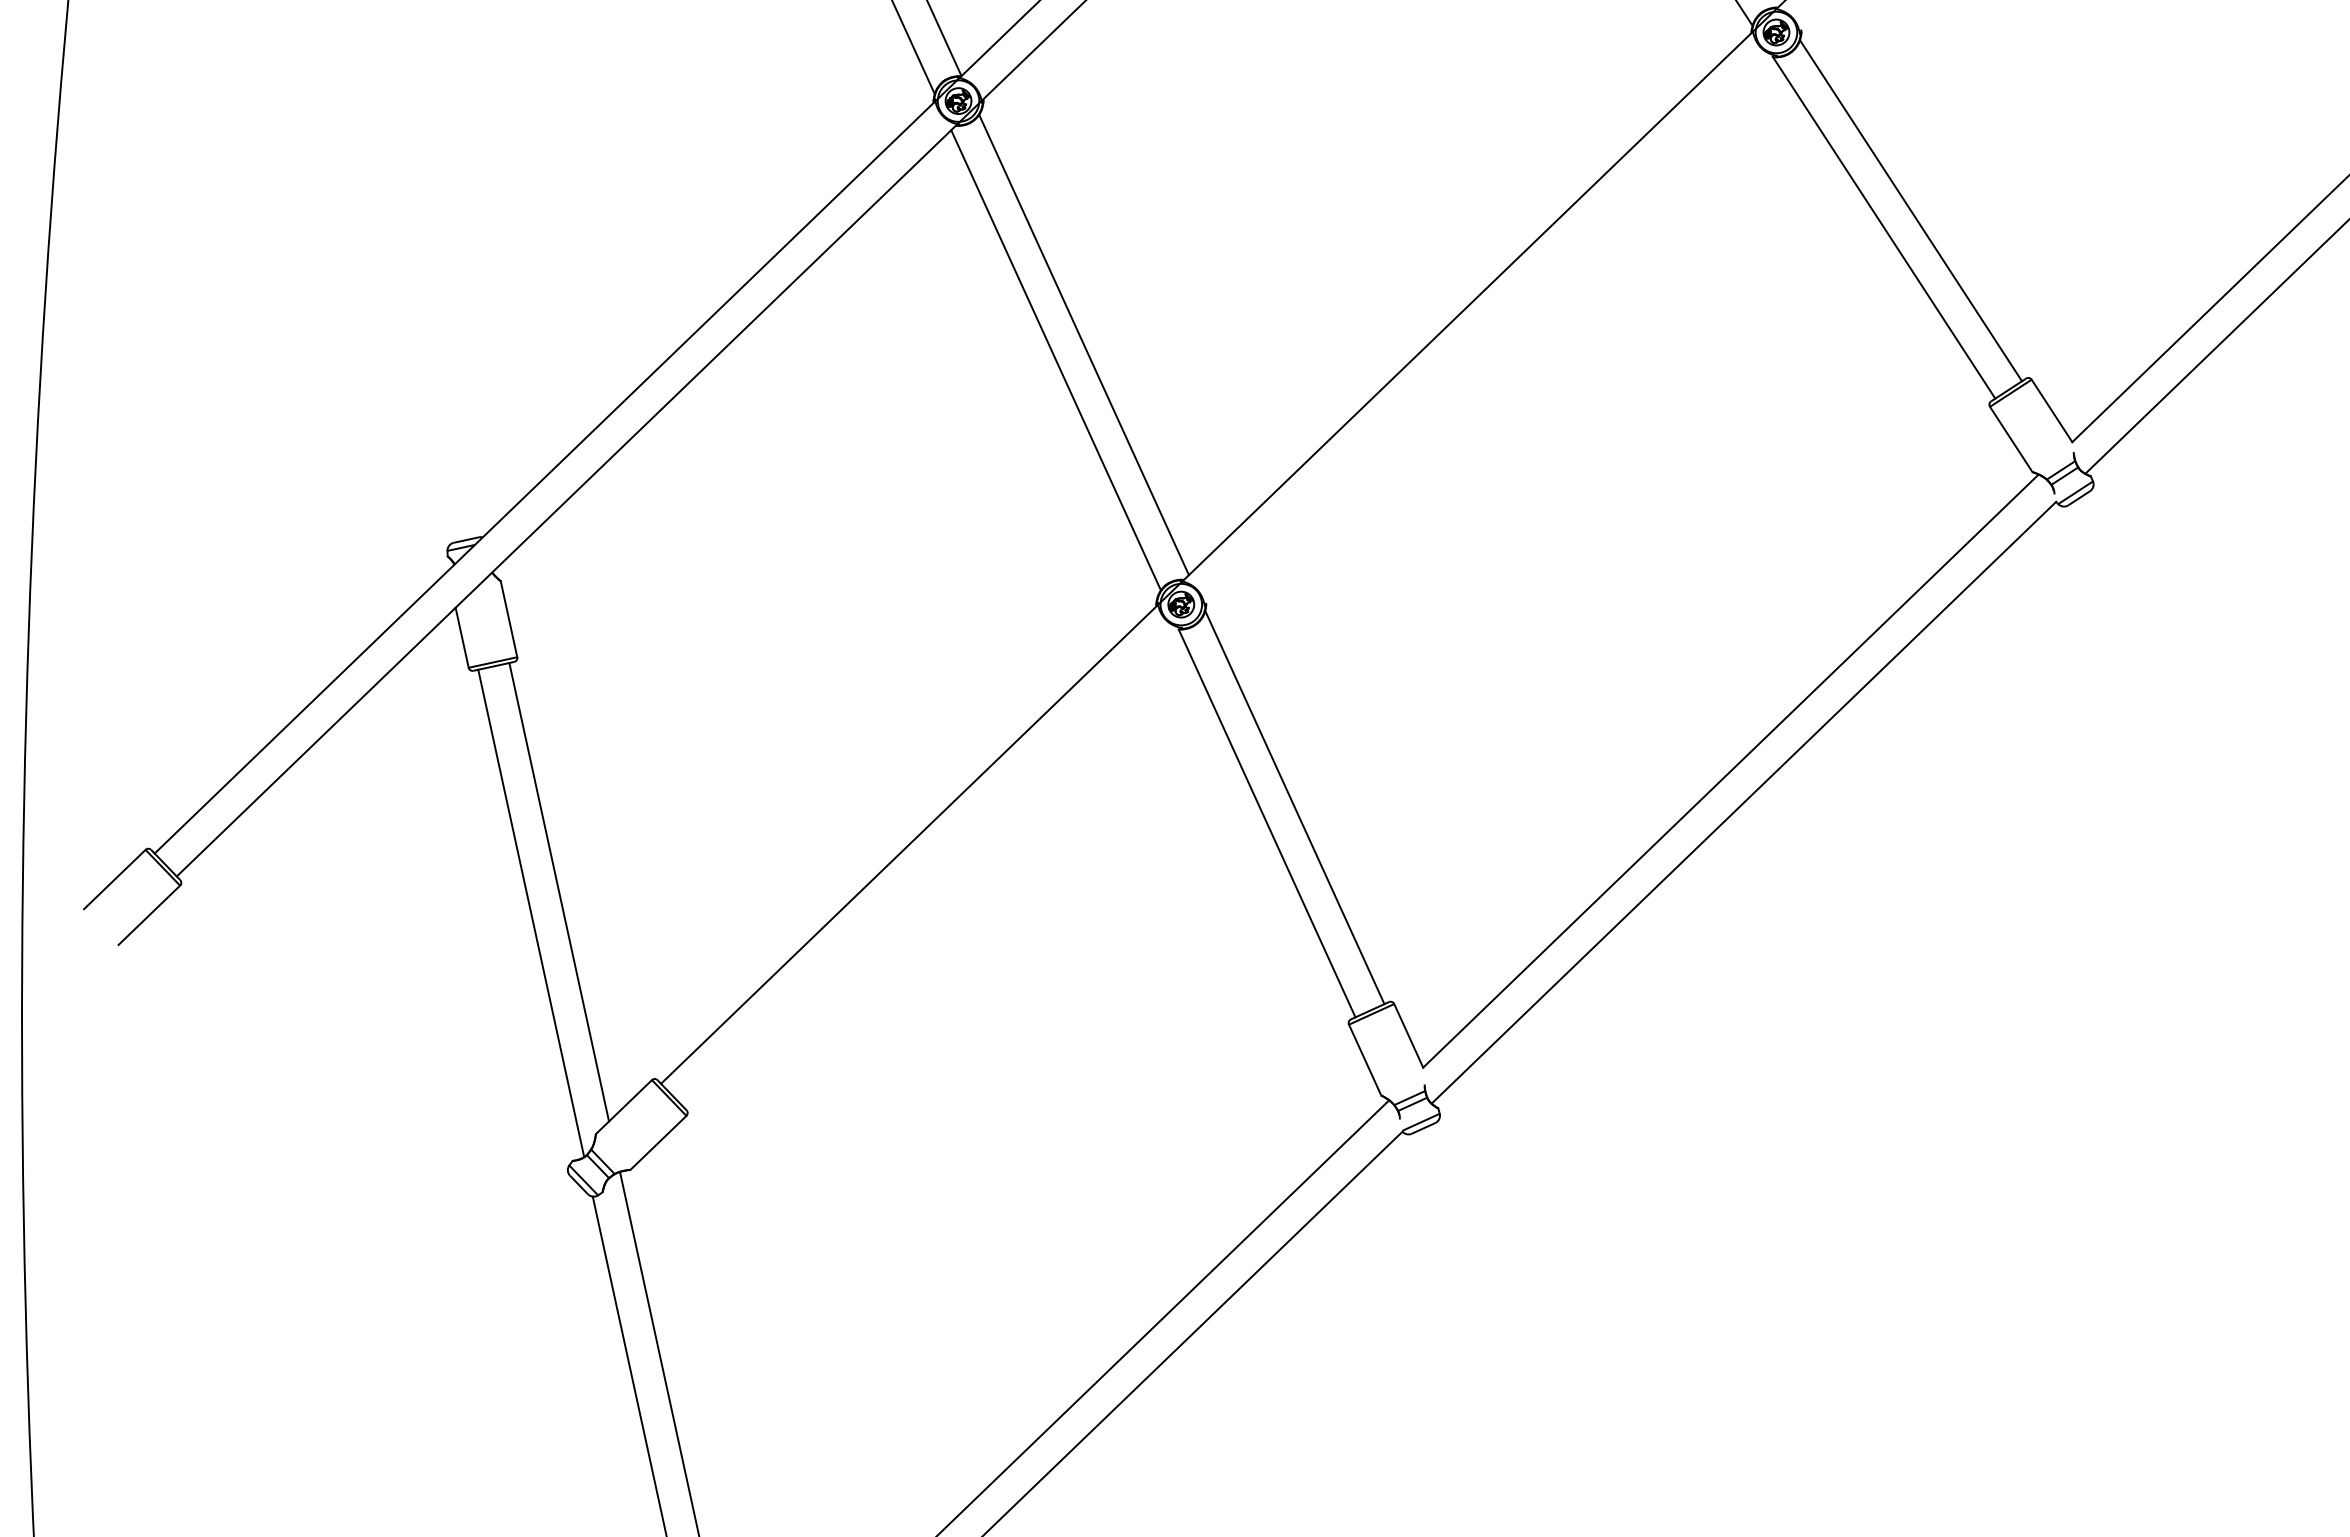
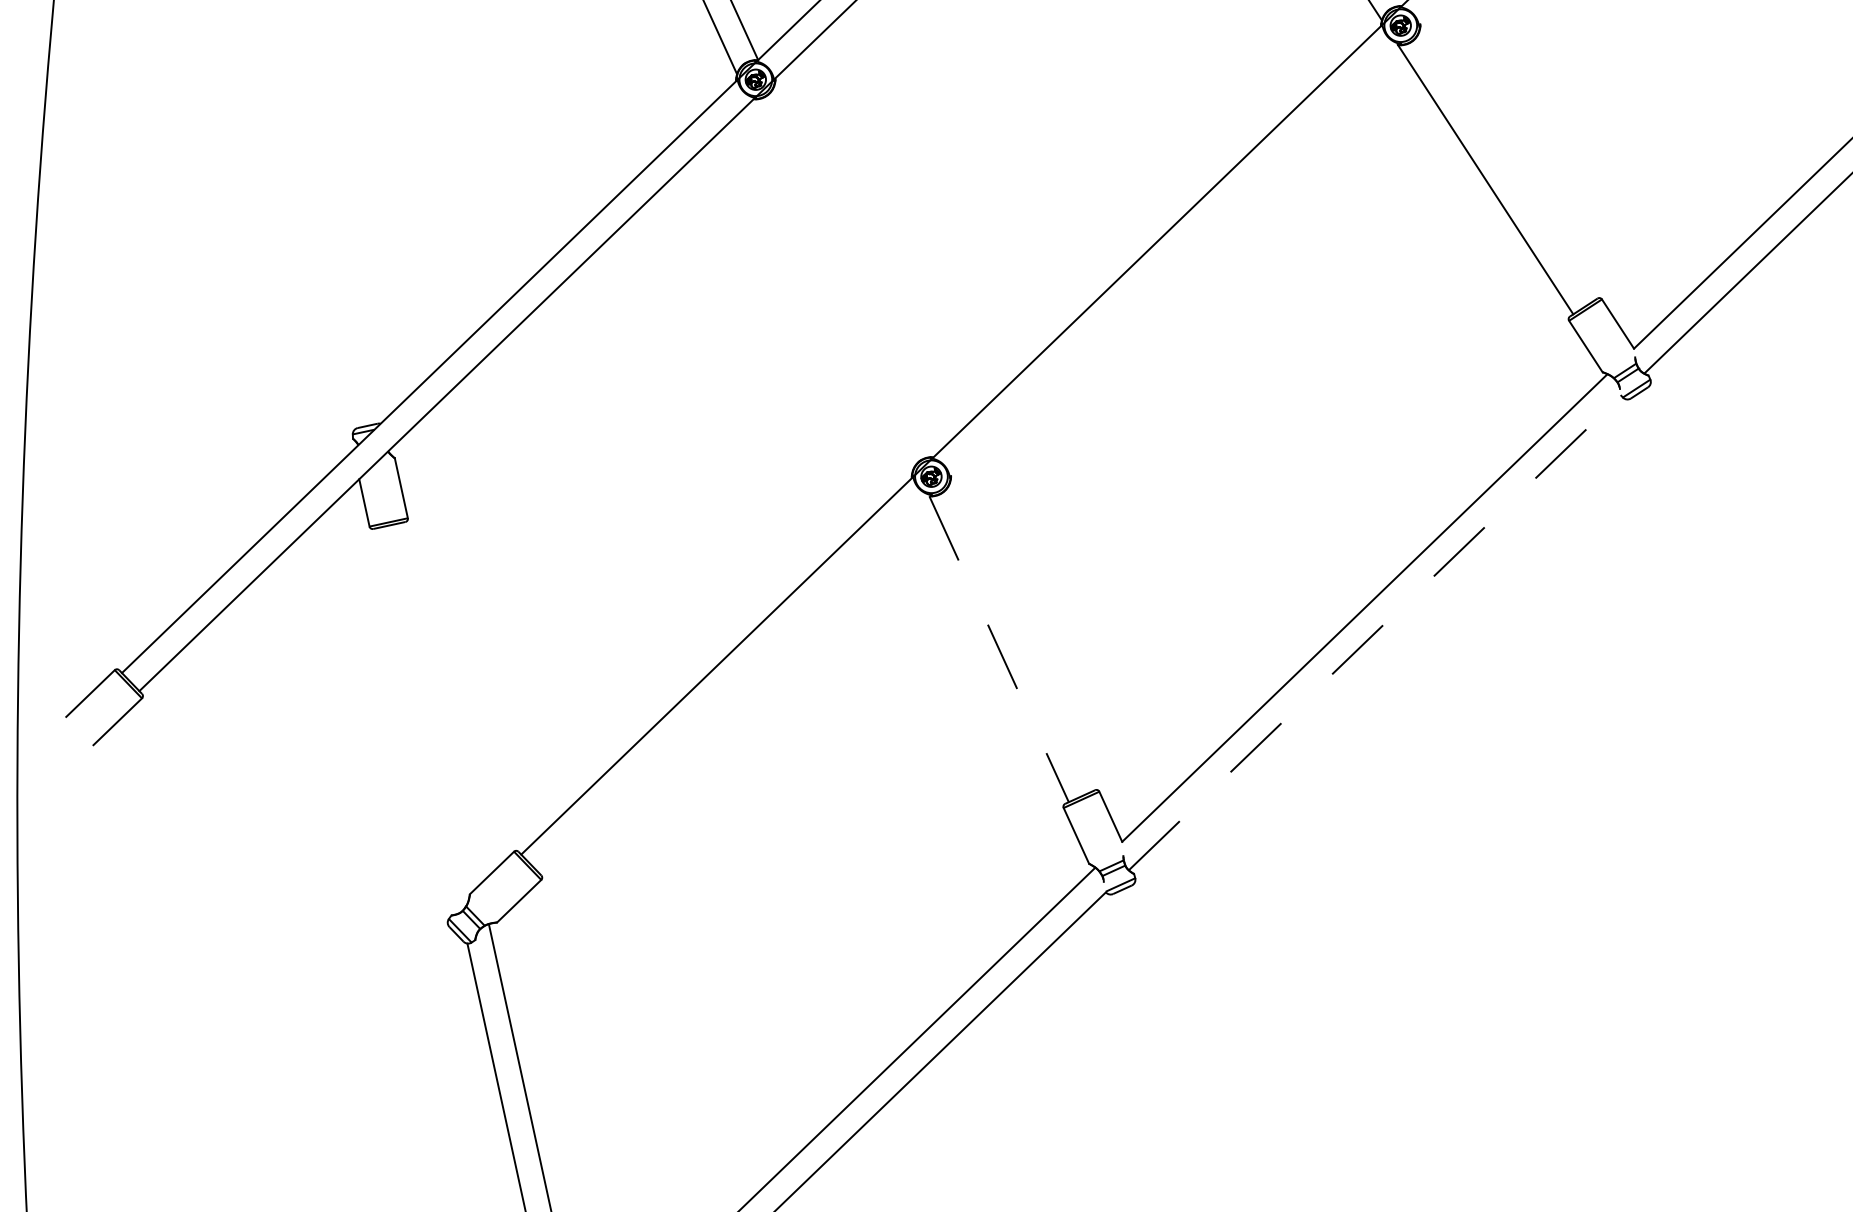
line: (1911, 210) -> (1507, 166), removed
line: (1083, 344) -> (854, 271), removed
line: (1055, 360) -> (832, 284), removed
line: (1743, 802) -> (1374, 632), solid -> dashed
line: (1294, 807) -> (1020, 636), removed
line: (1267, 823) -> (999, 649), solid -> dashed
line: (559, 892) -> (441, 703), removed
line: (531, 913) -> (419, 720), removed

